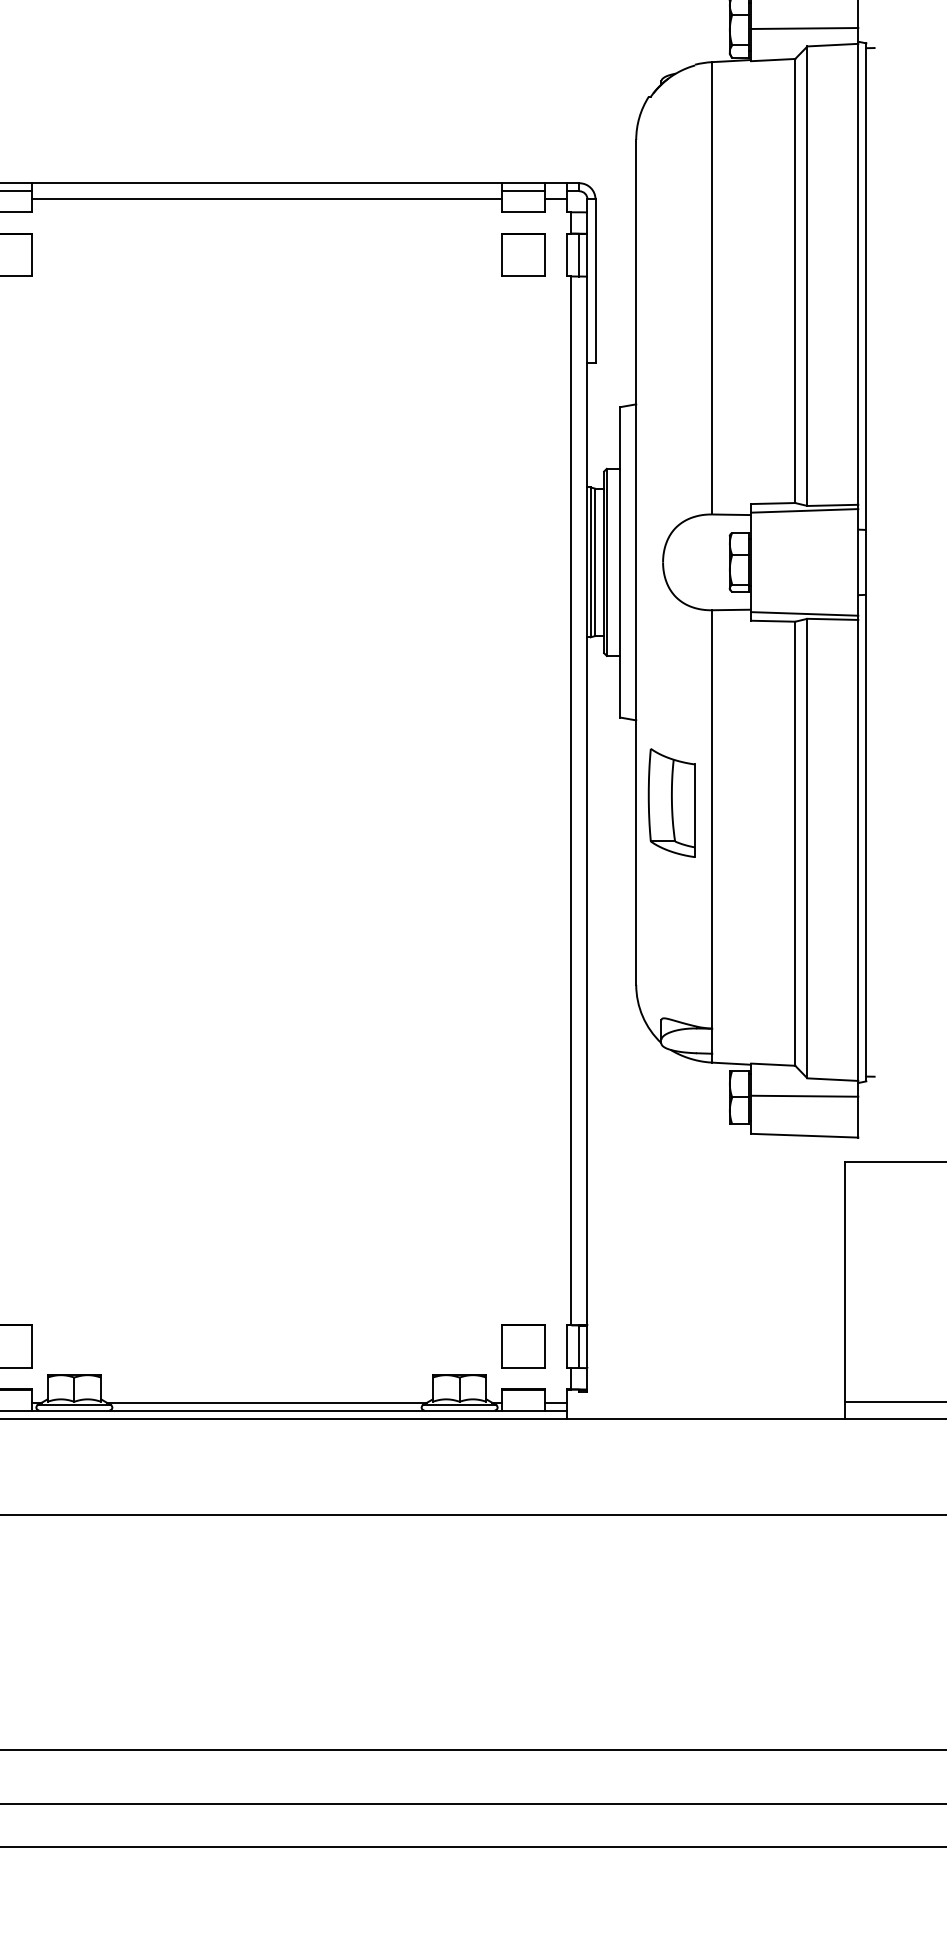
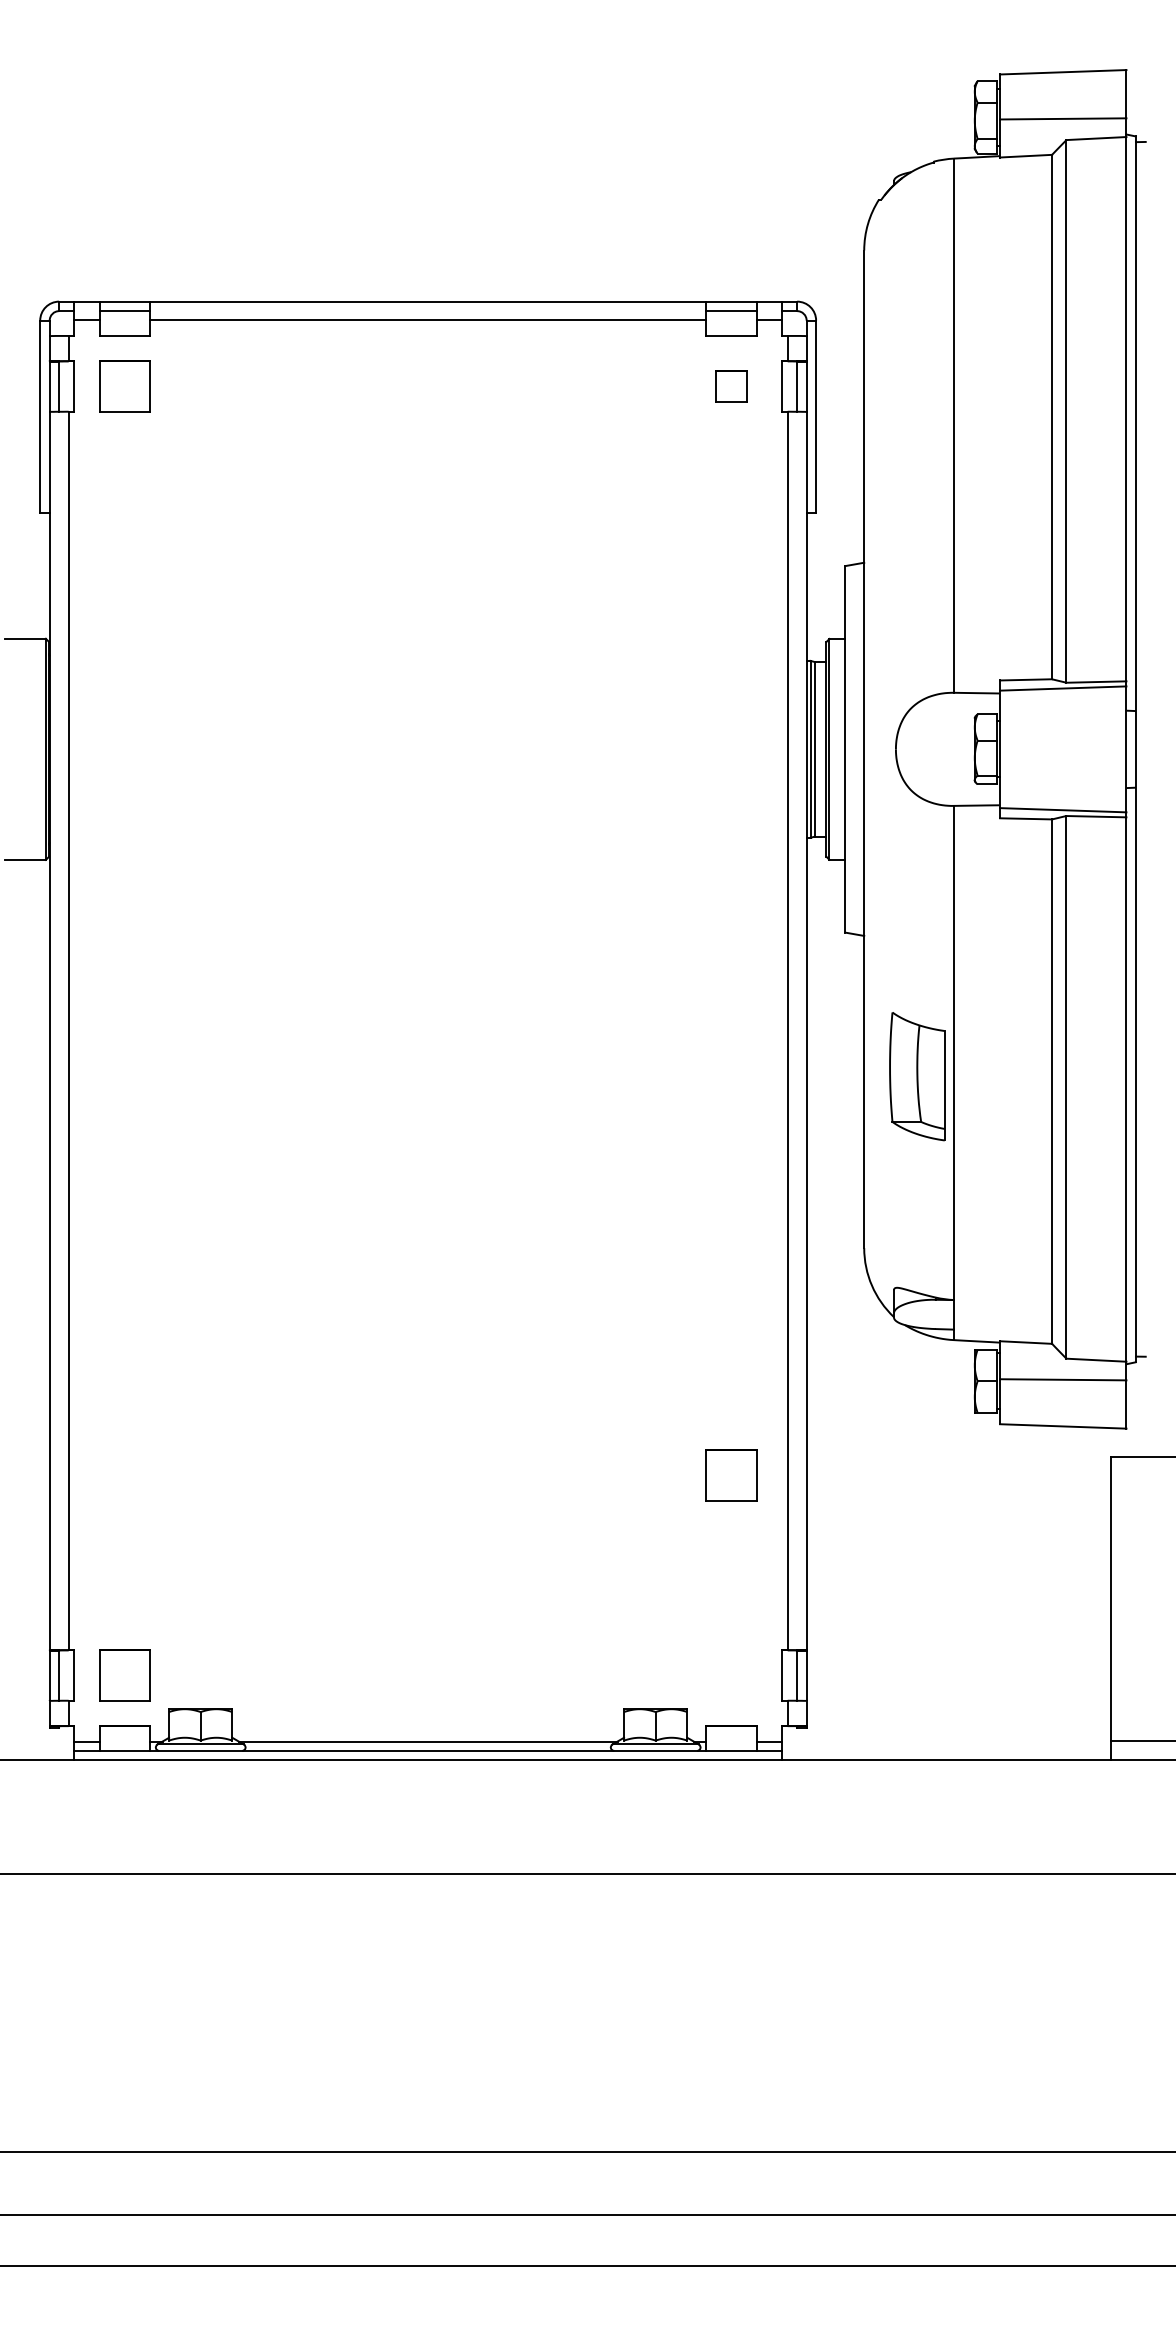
part: (523, 255) -> (731, 386), size x0.6
part: (672, 802) -> (917, 1076), moved
part: (523, 1346) -> (731, 1475), moved

